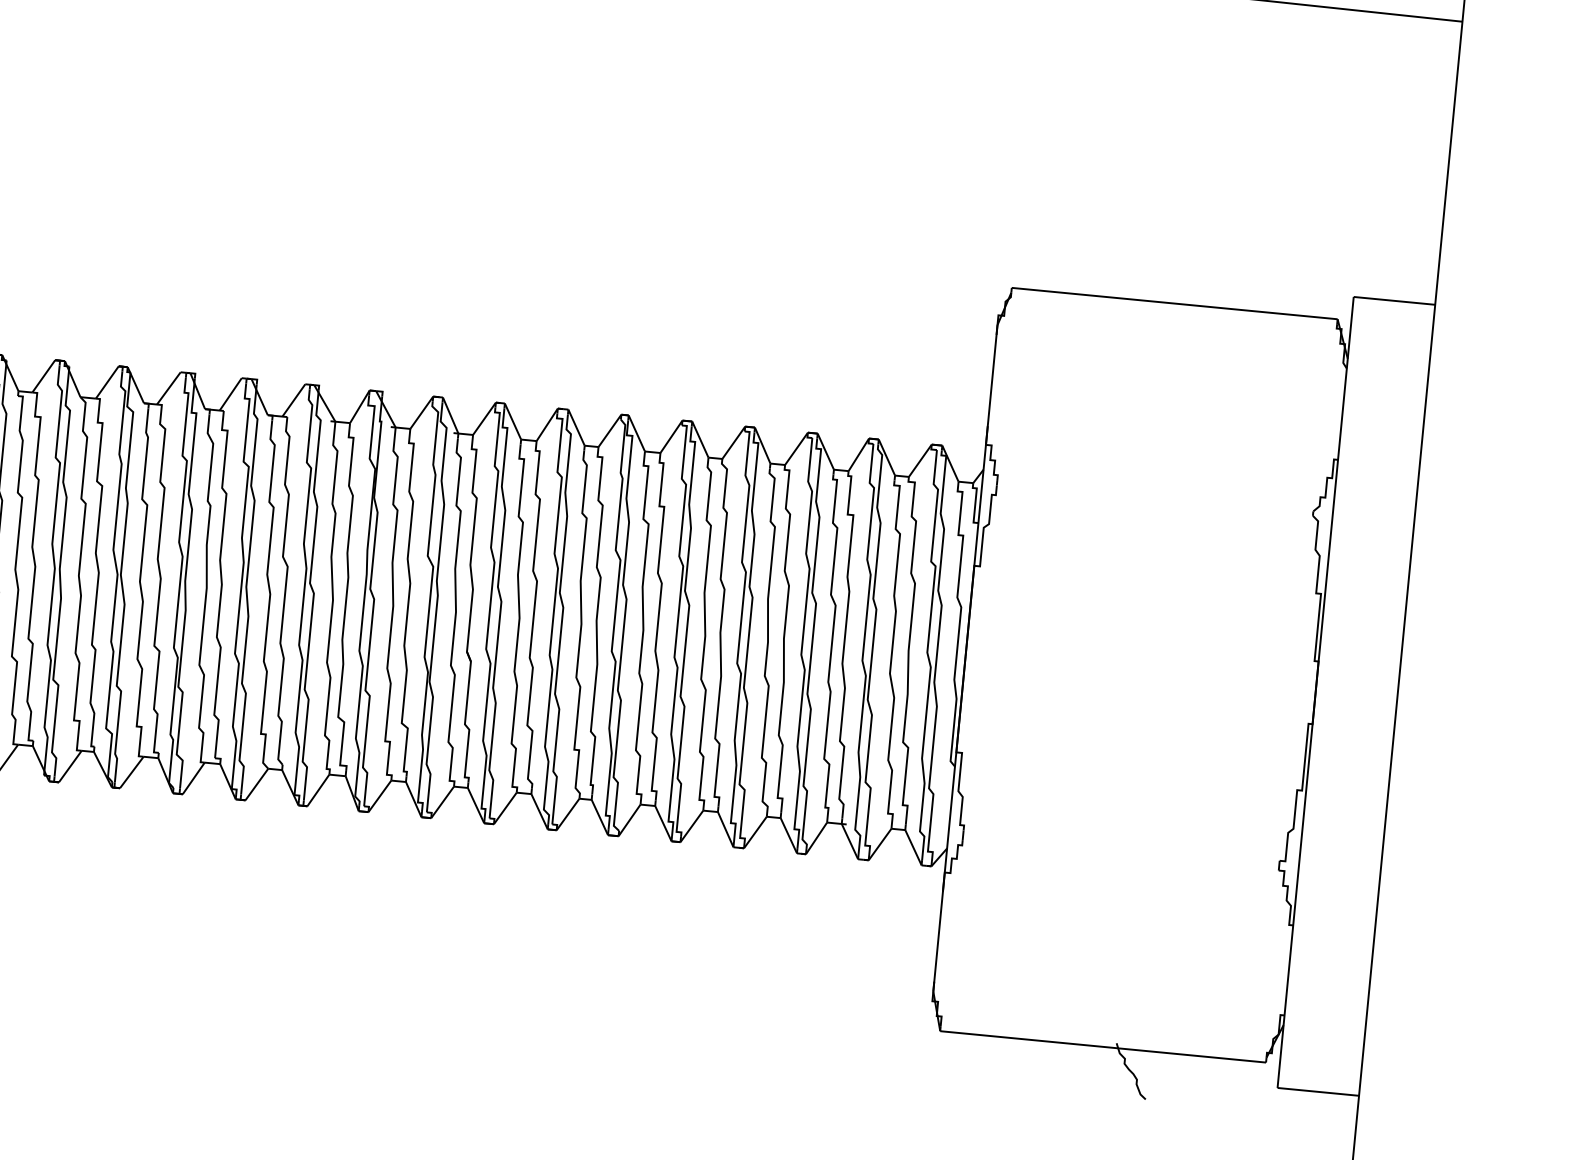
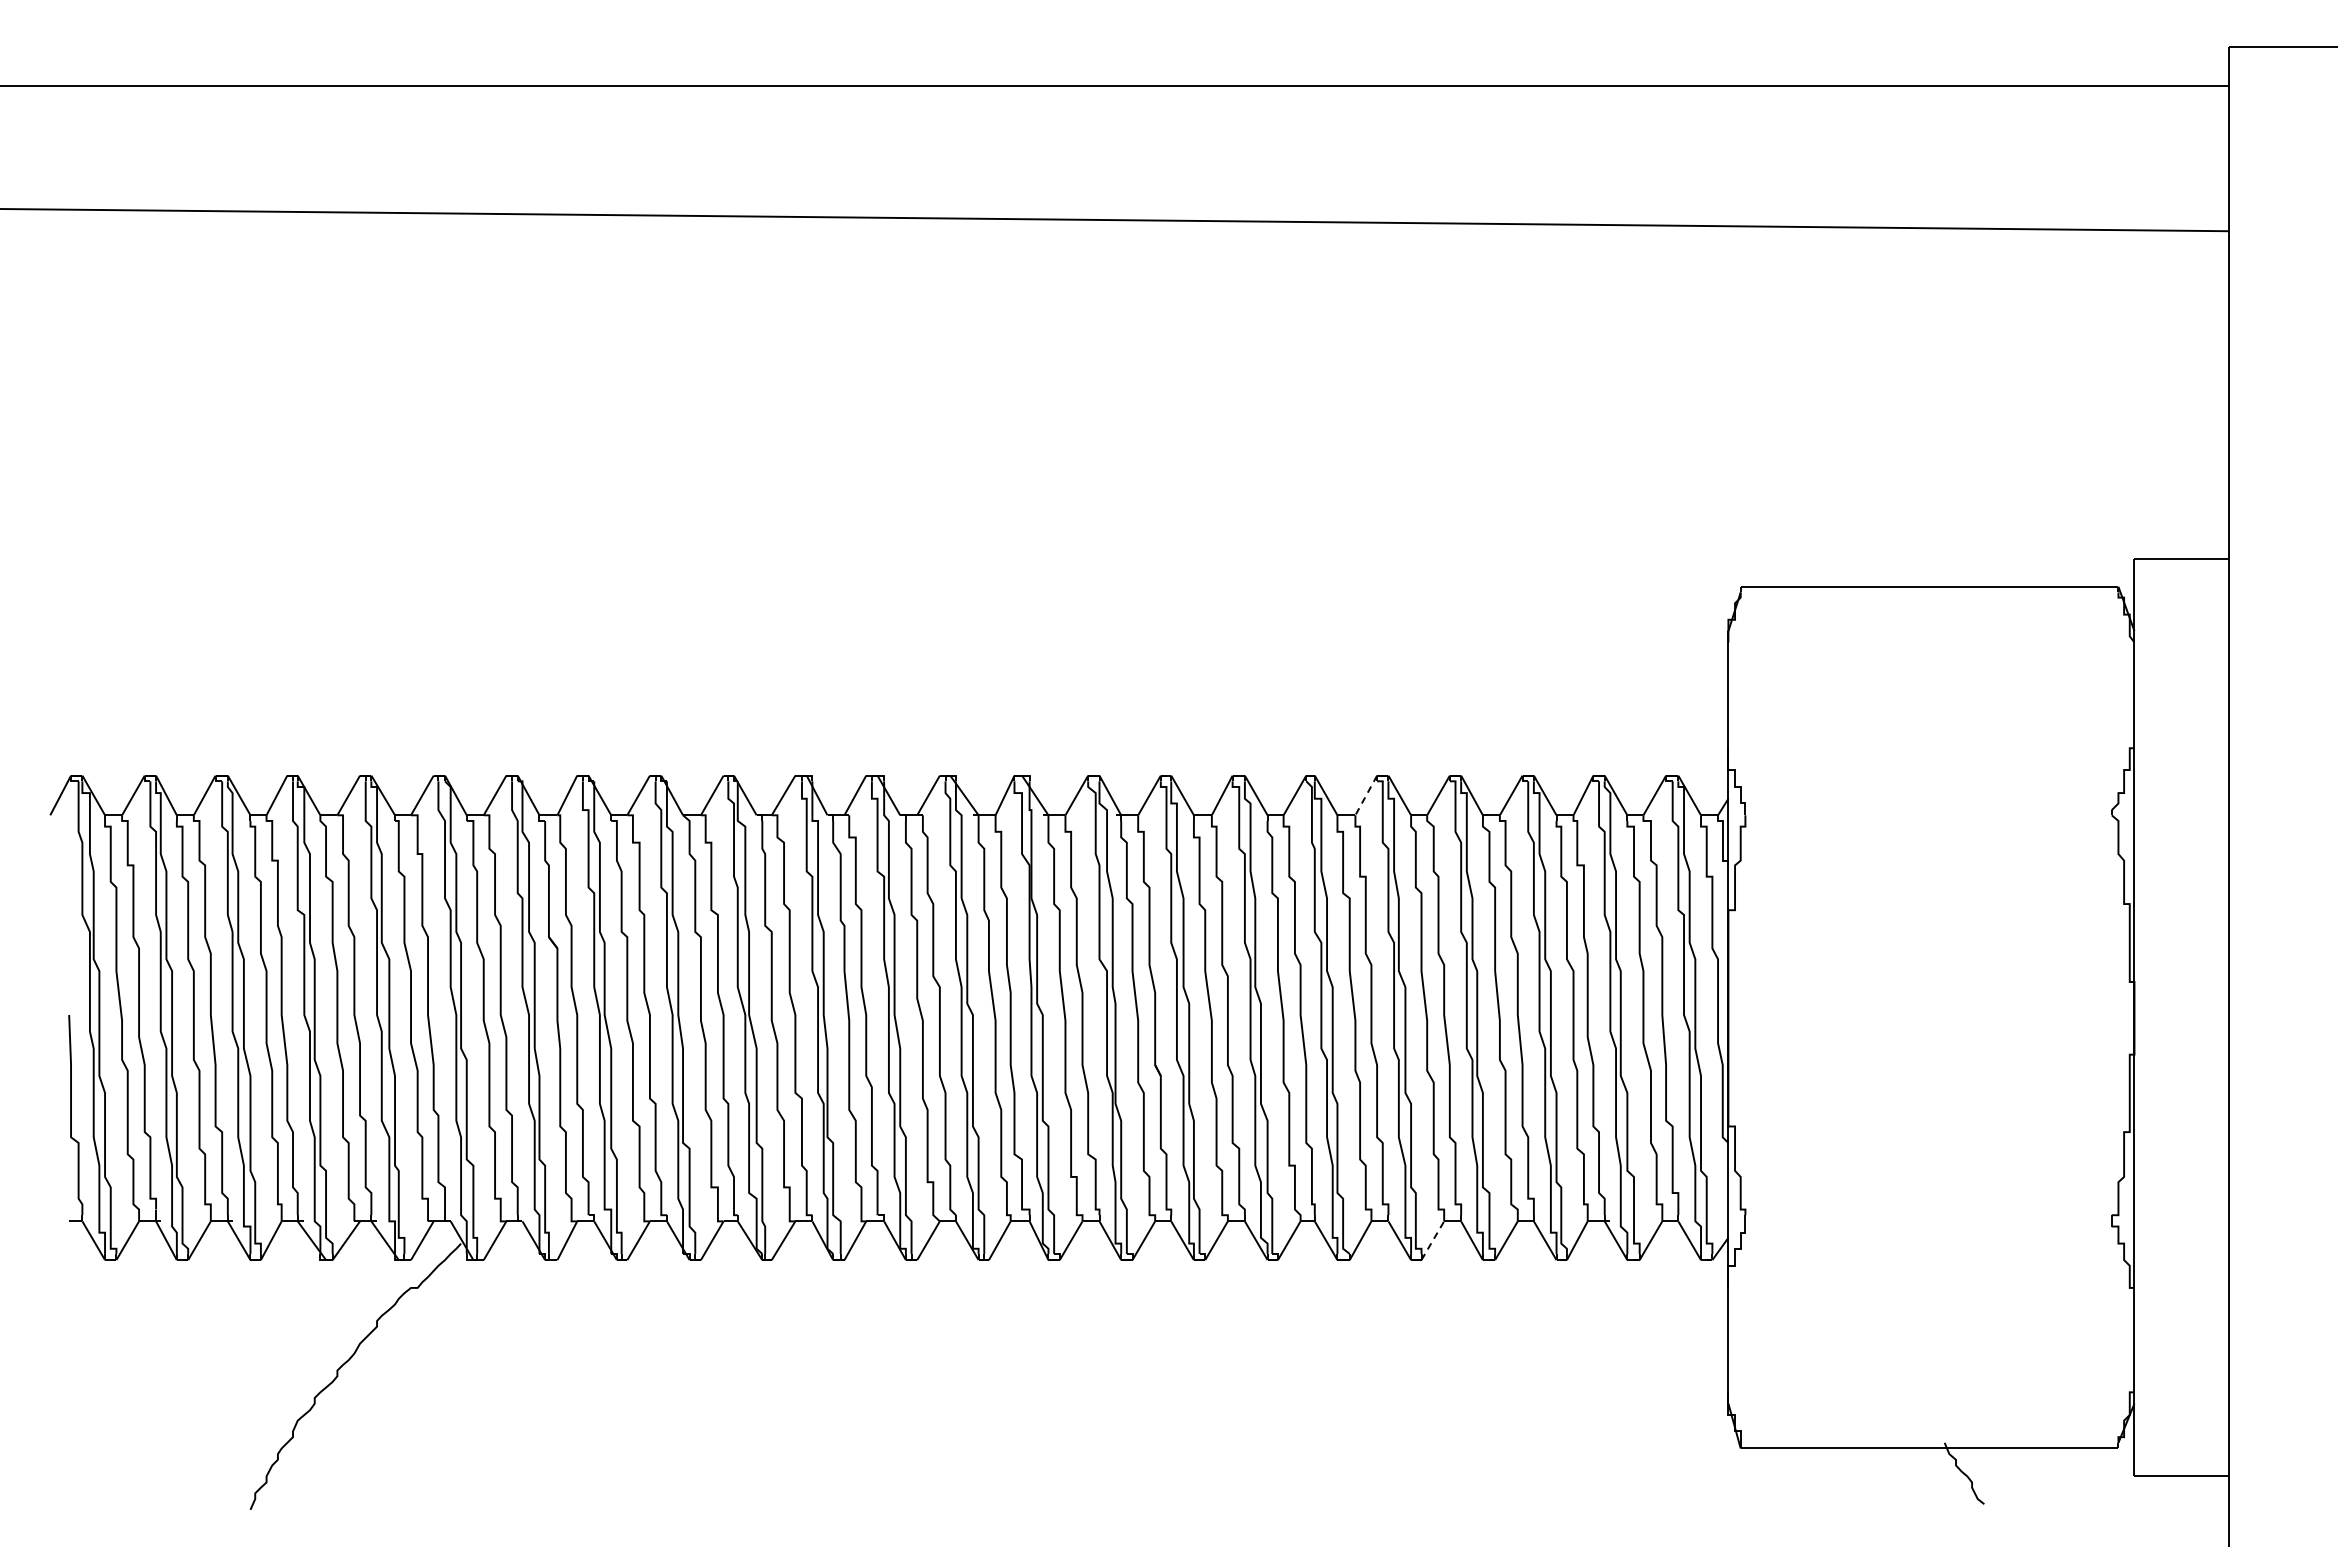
line: (671, 436) -> (1366, 795), solid -> dashed
line: (692, 826) -> (1433, 1240), solid -> dashed

